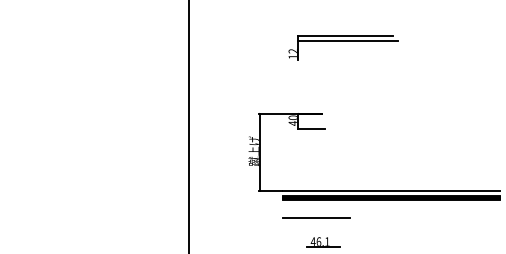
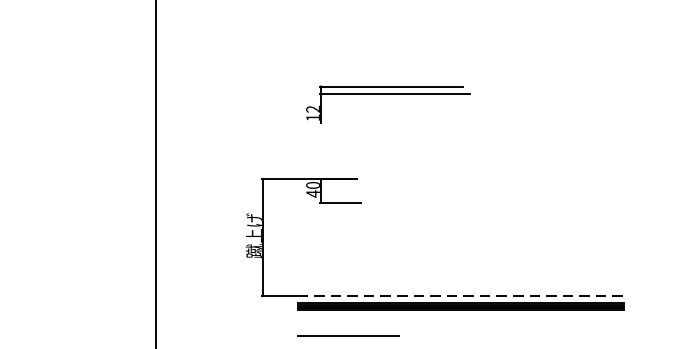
part: (343, 47) -> (388, 103), moved
line: (391, 191) -> (461, 296), solid -> dashed

